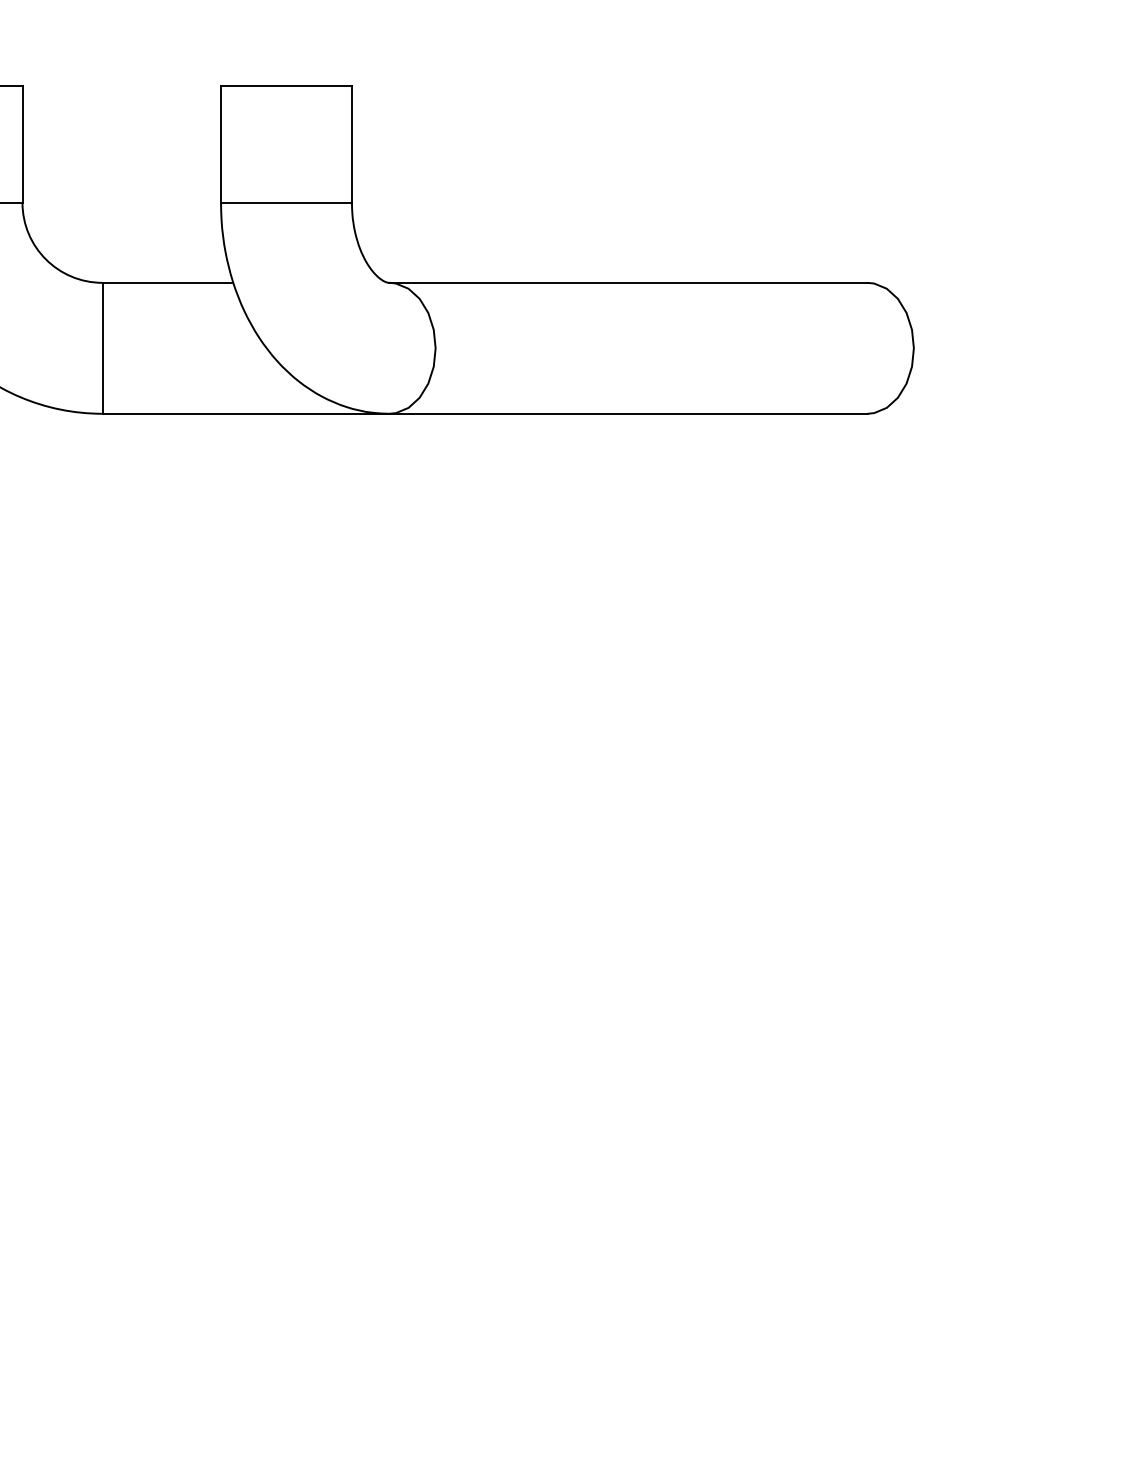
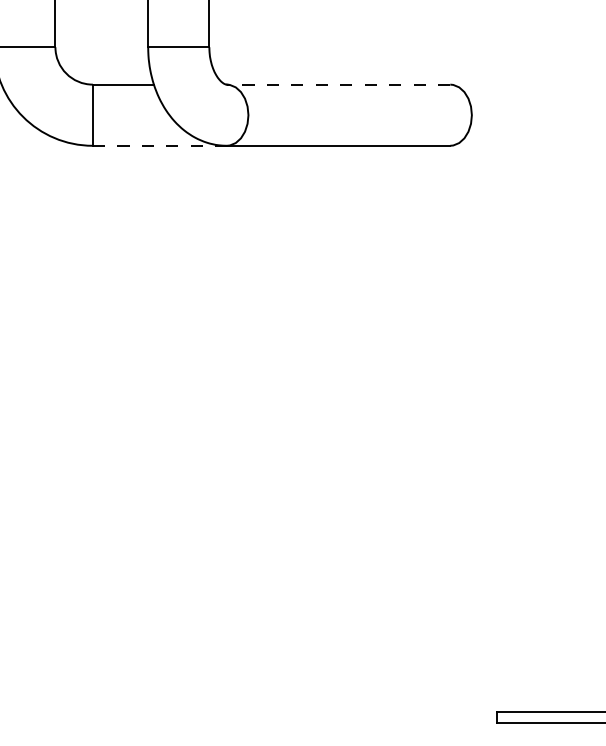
line: (628, 282) -> (338, 84), solid -> dashed
line: (247, 413) -> (160, 145), solid -> dashed

